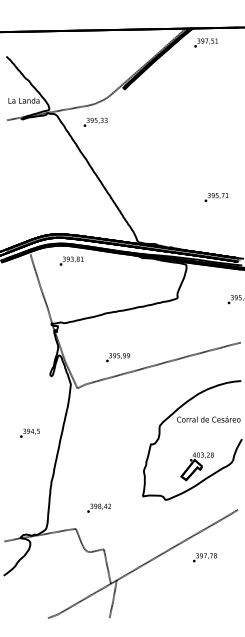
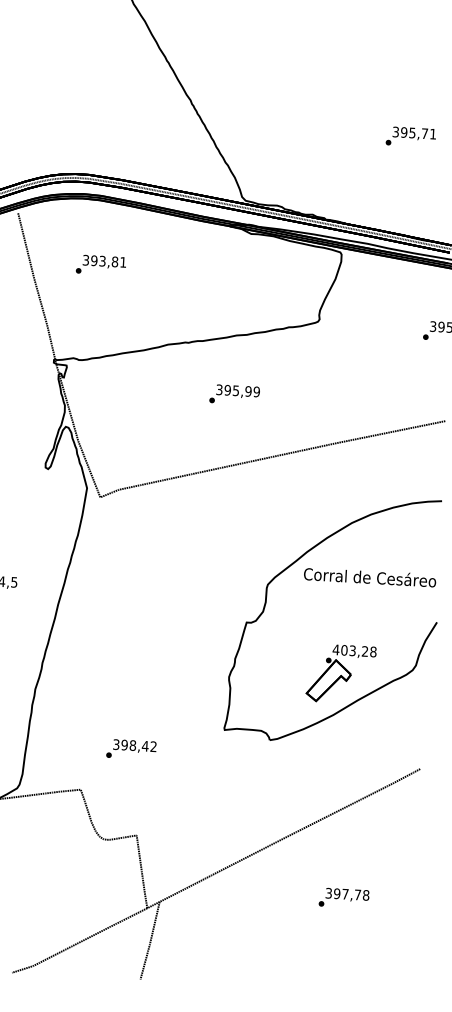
text: (216, 197) -> (410, 137), moved
text: (71, 260) -> (100, 263), moved
text: (117, 357) -> (233, 394), moved
text: (204, 557) -> (343, 897), moved

